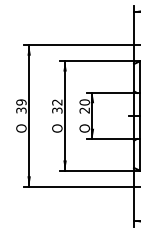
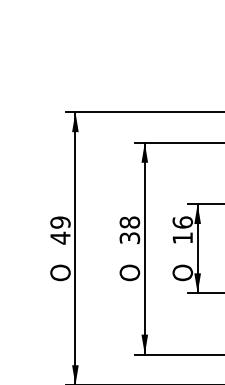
text: (57, 102) -> (130, 222), 32 -> 38
text: (84, 106) -> (182, 230), 20 -> 16
text: (21, 110) -> (60, 238), 39 -> 49

